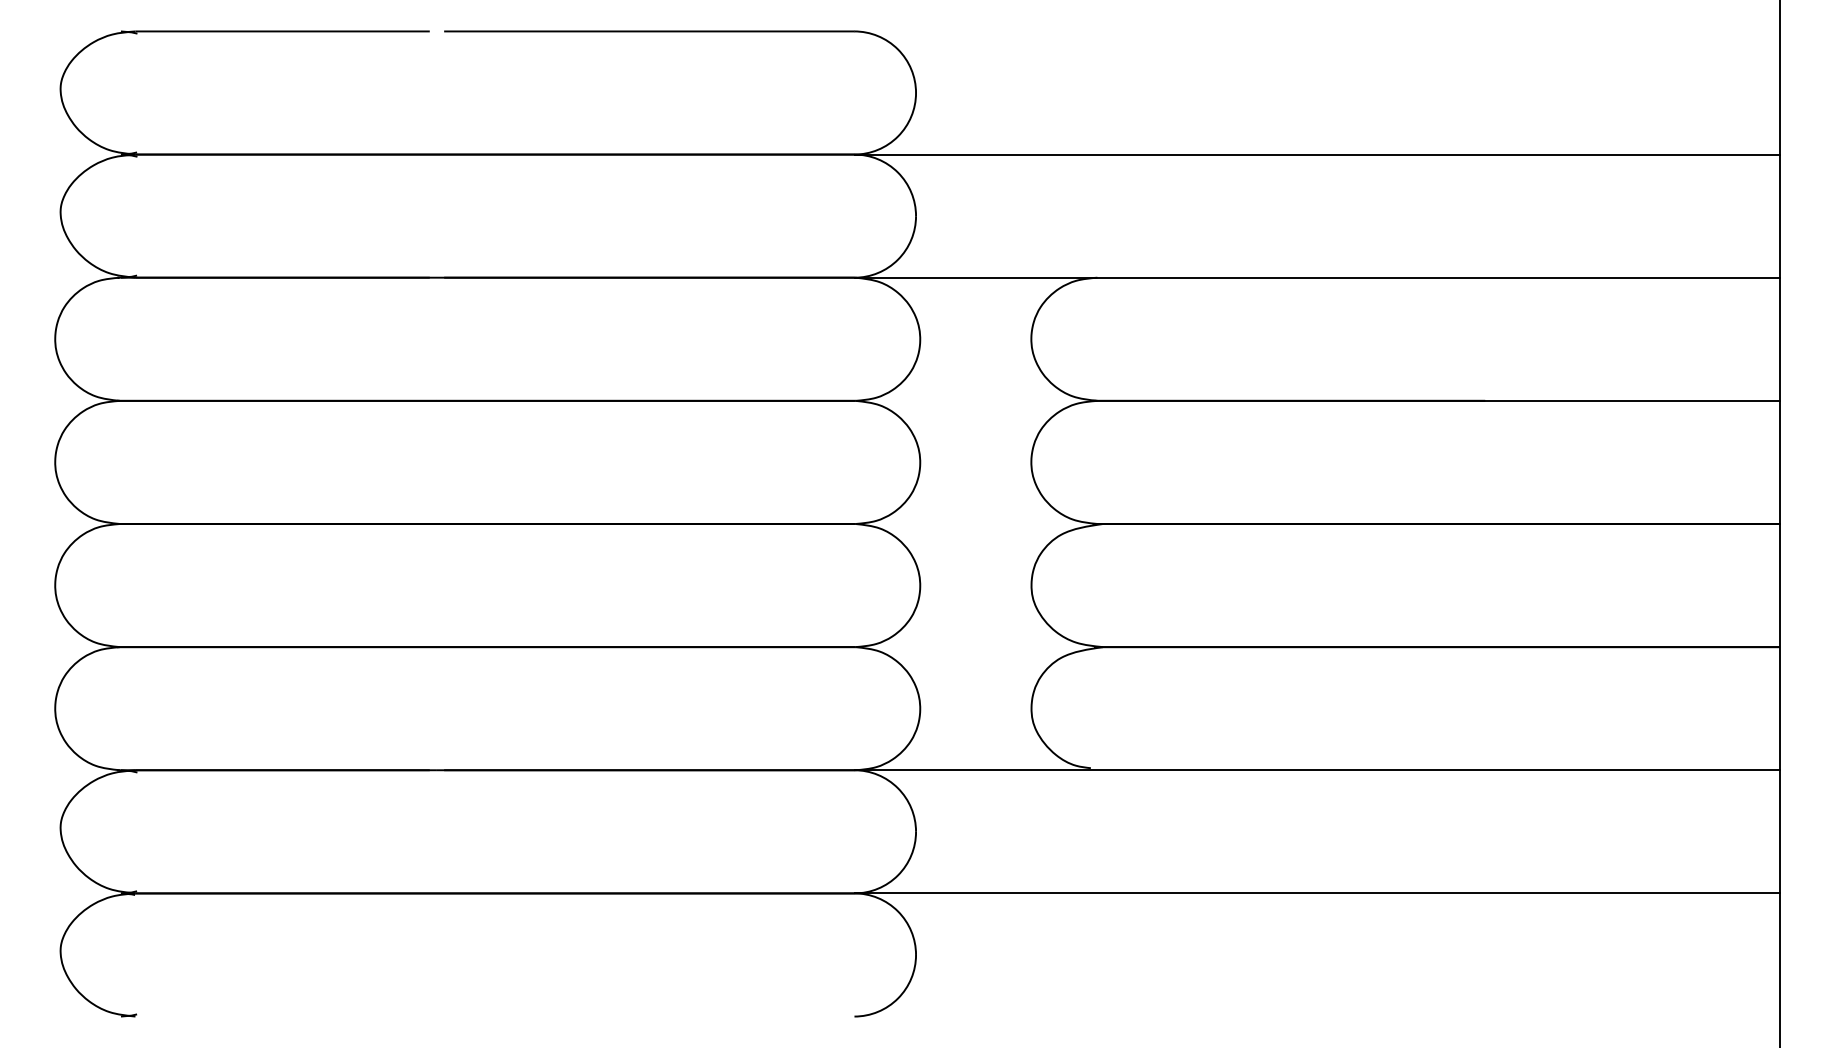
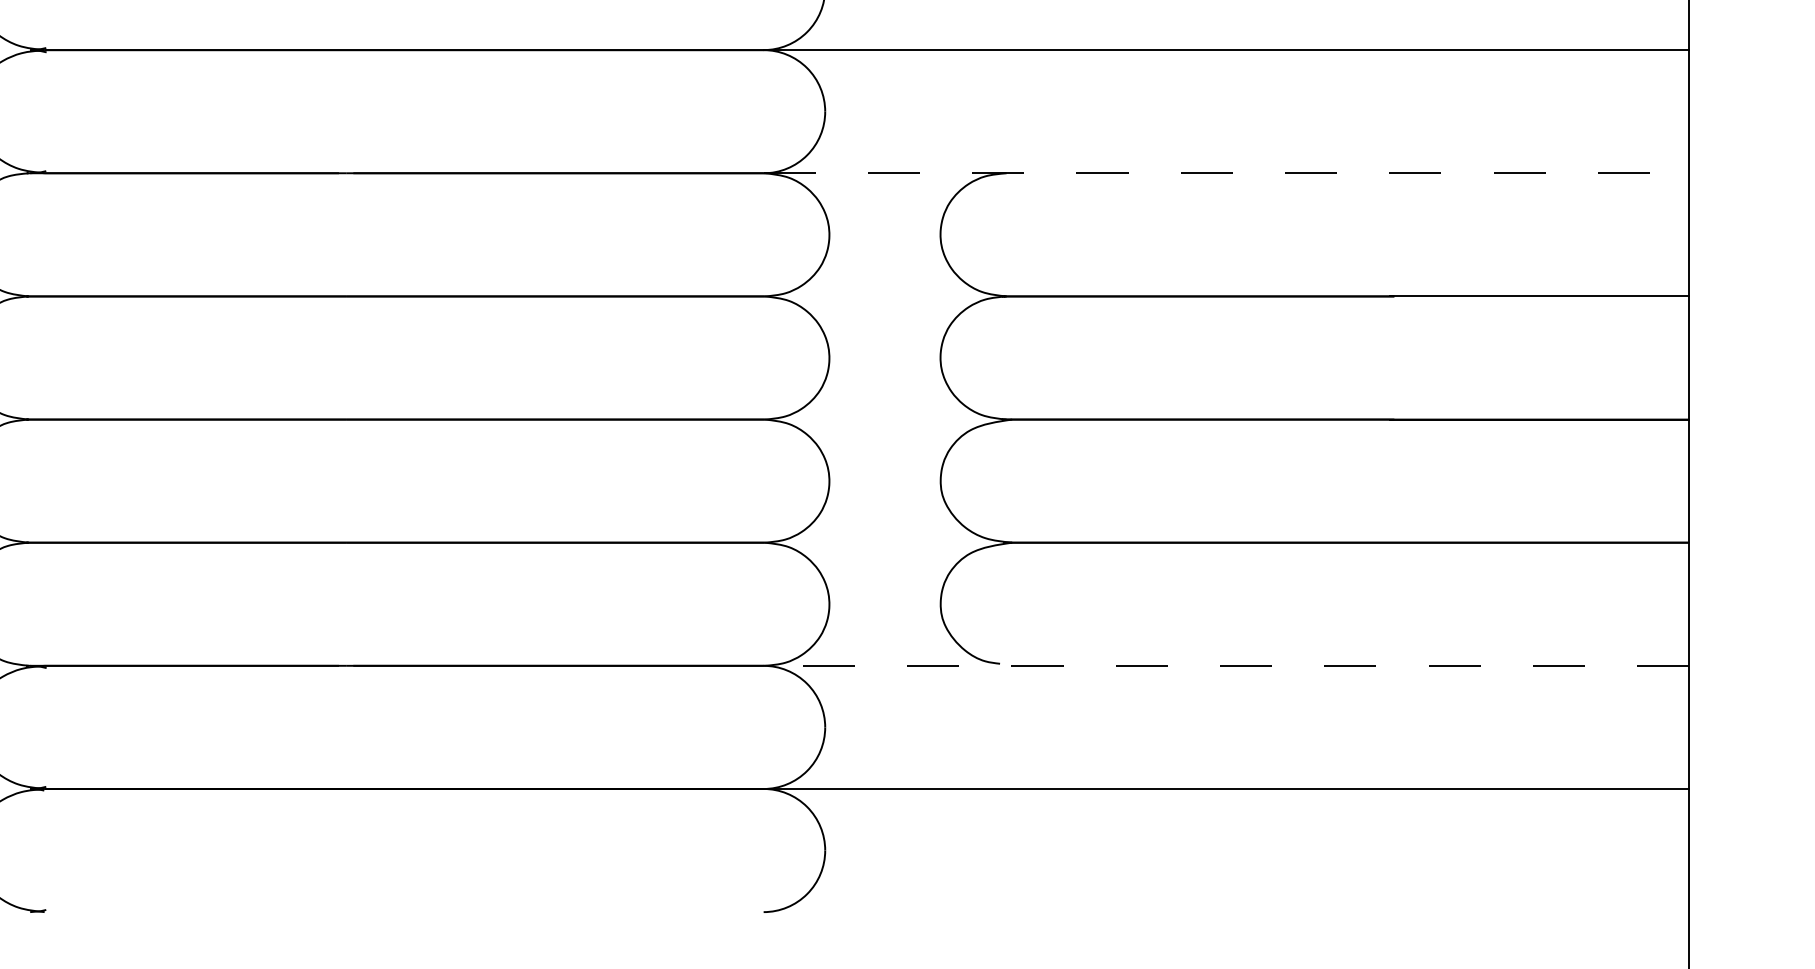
line: (1317, 277) -> (1226, 173), solid -> dashed
line: (1317, 770) -> (1226, 666), solid -> dashed

